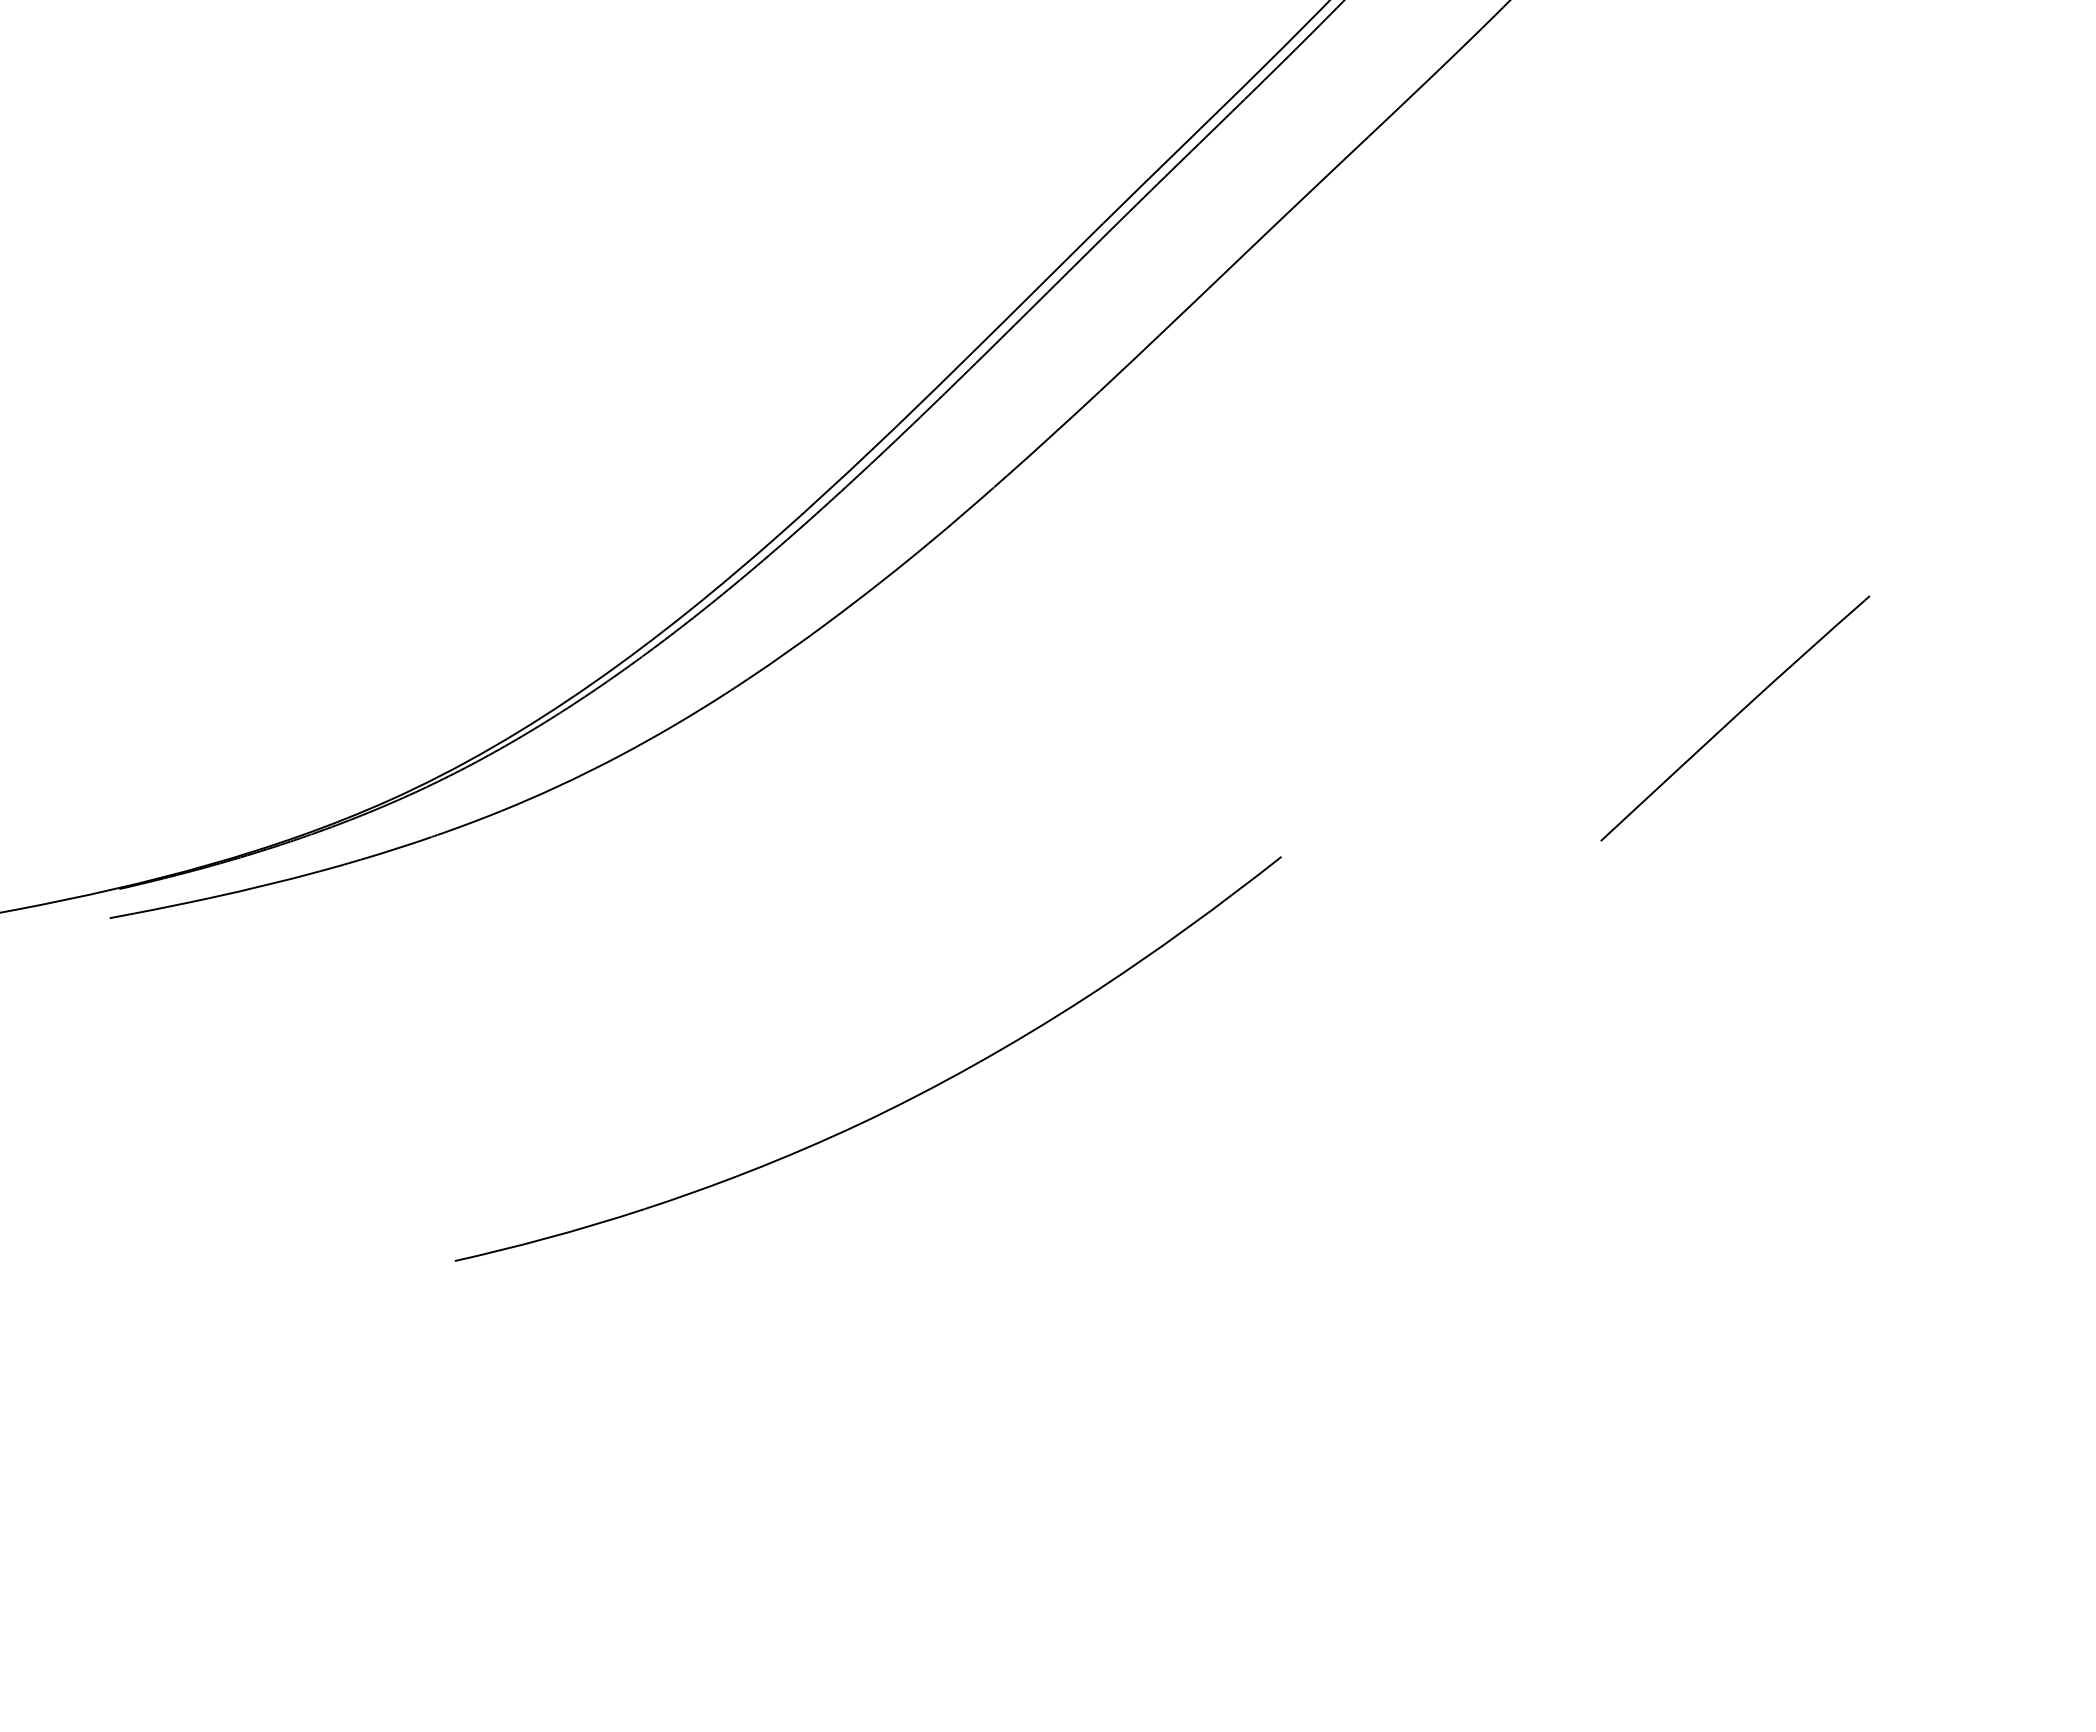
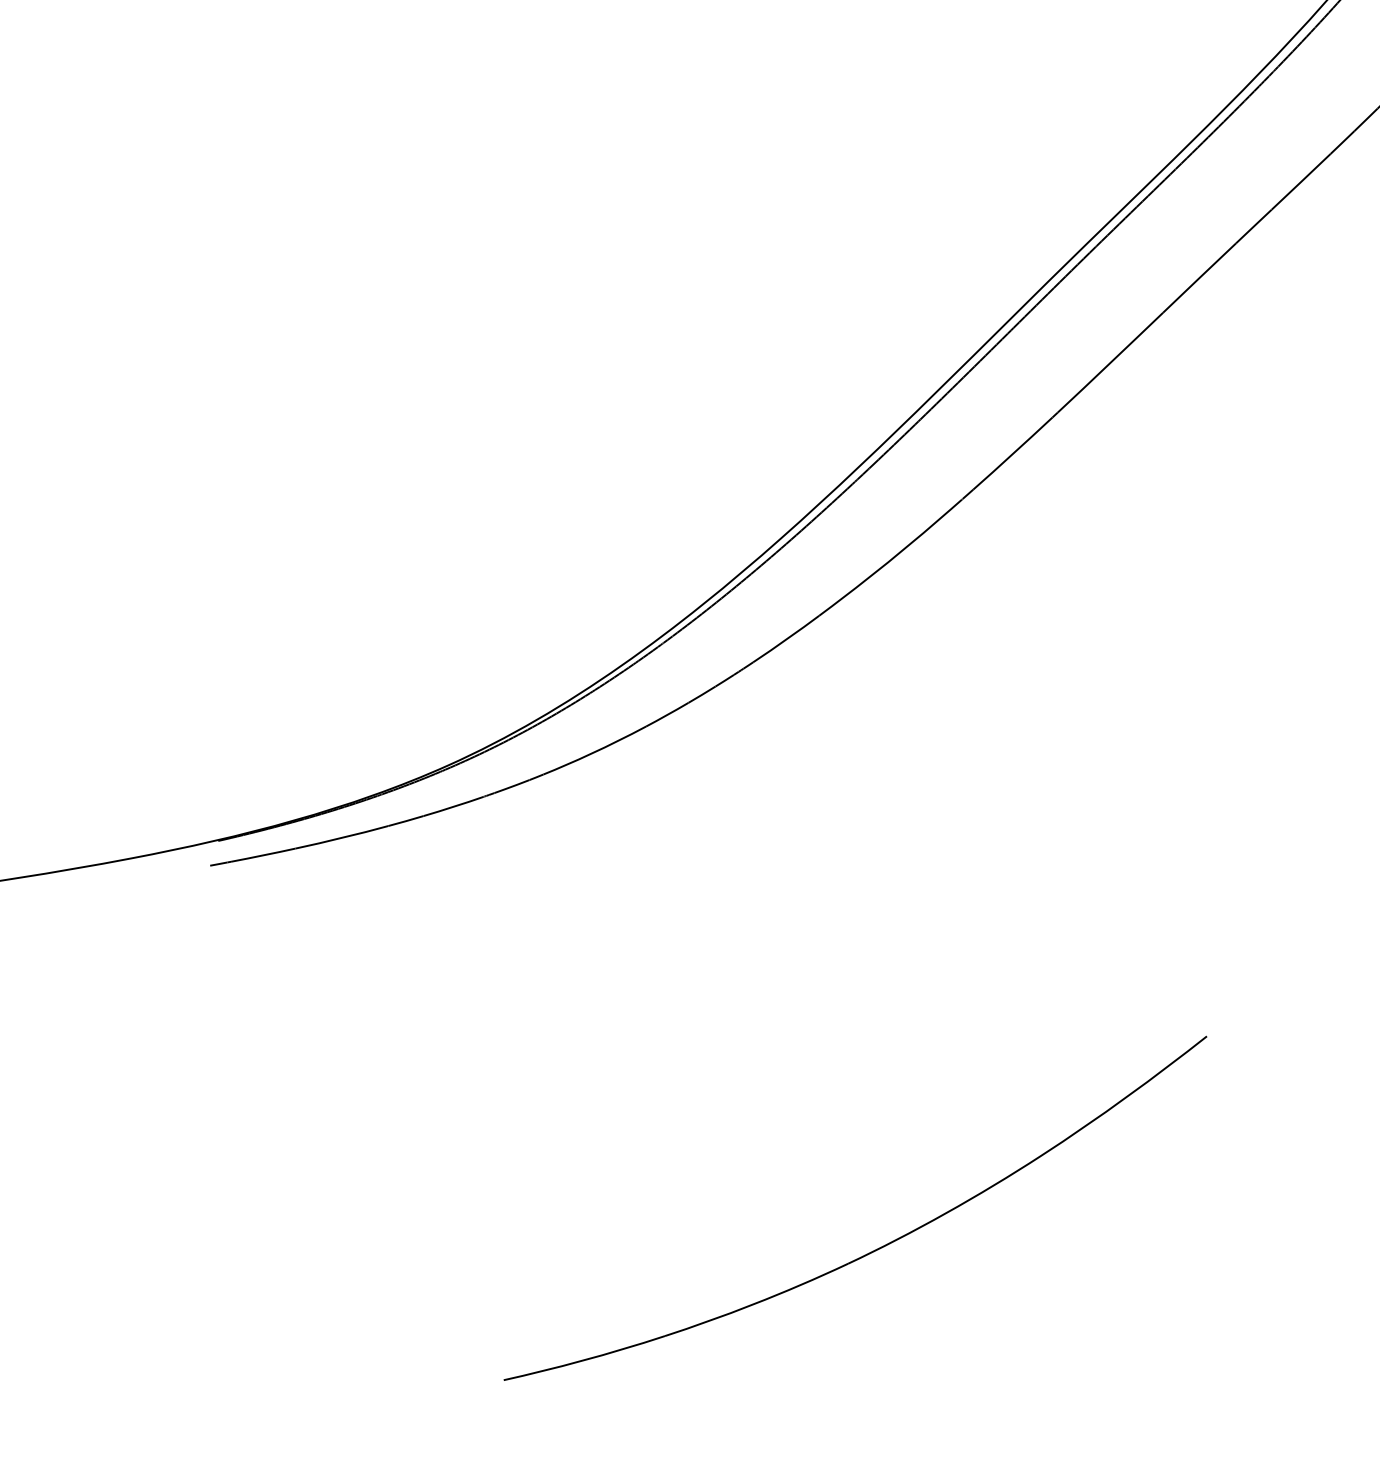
part: (891, 1107) -> (875, 1249), moved

